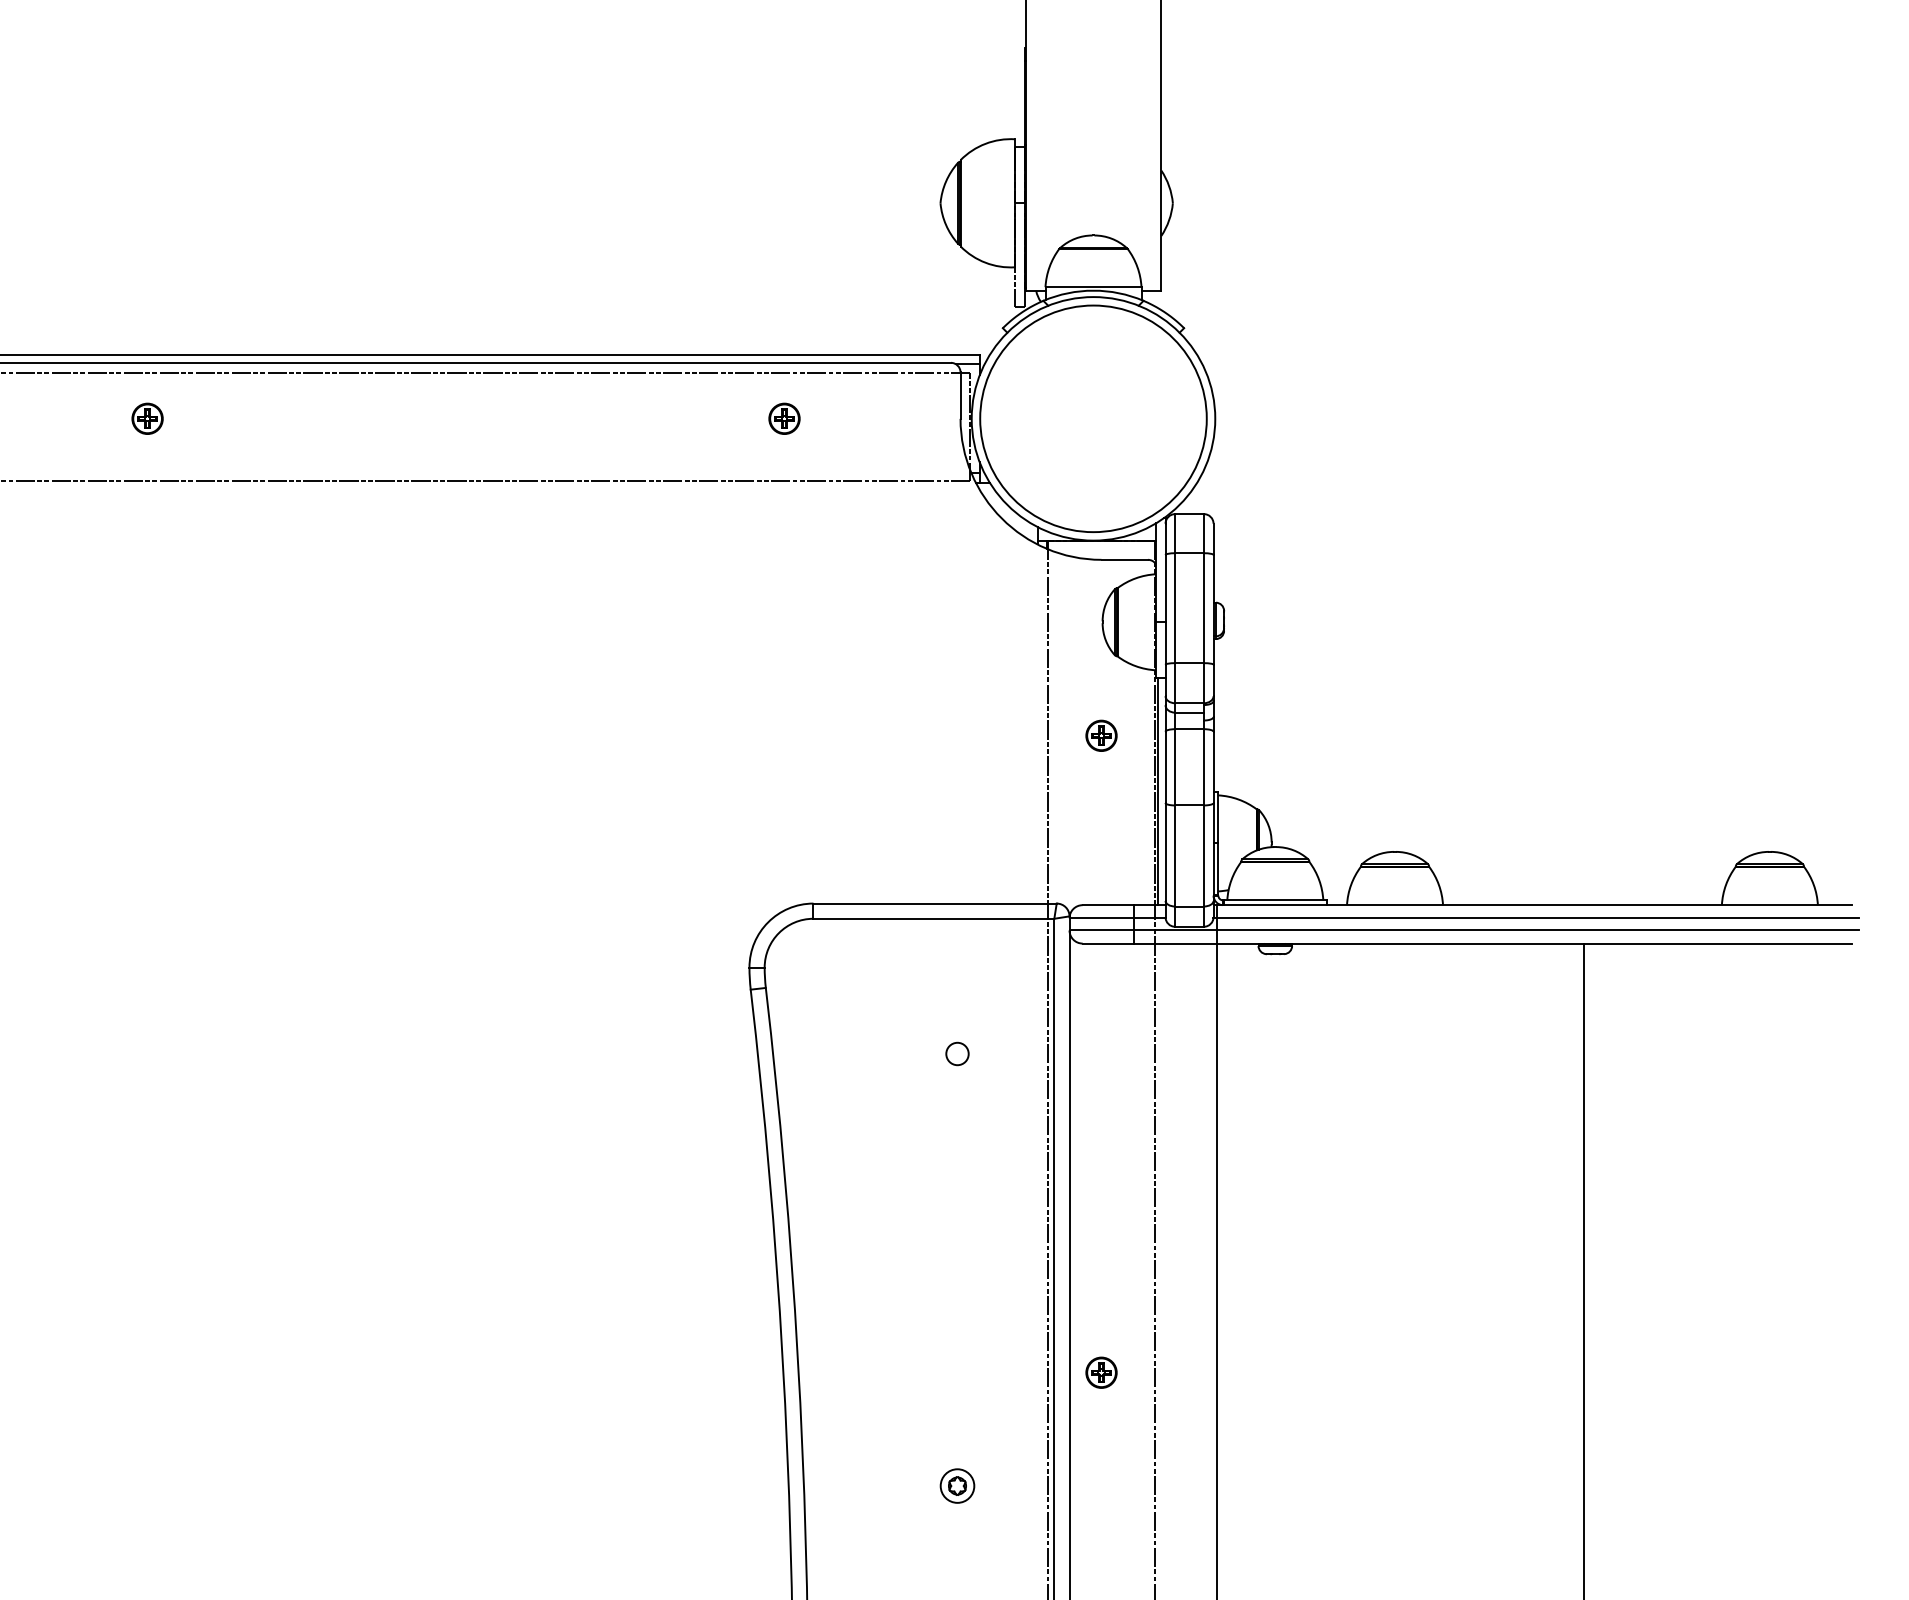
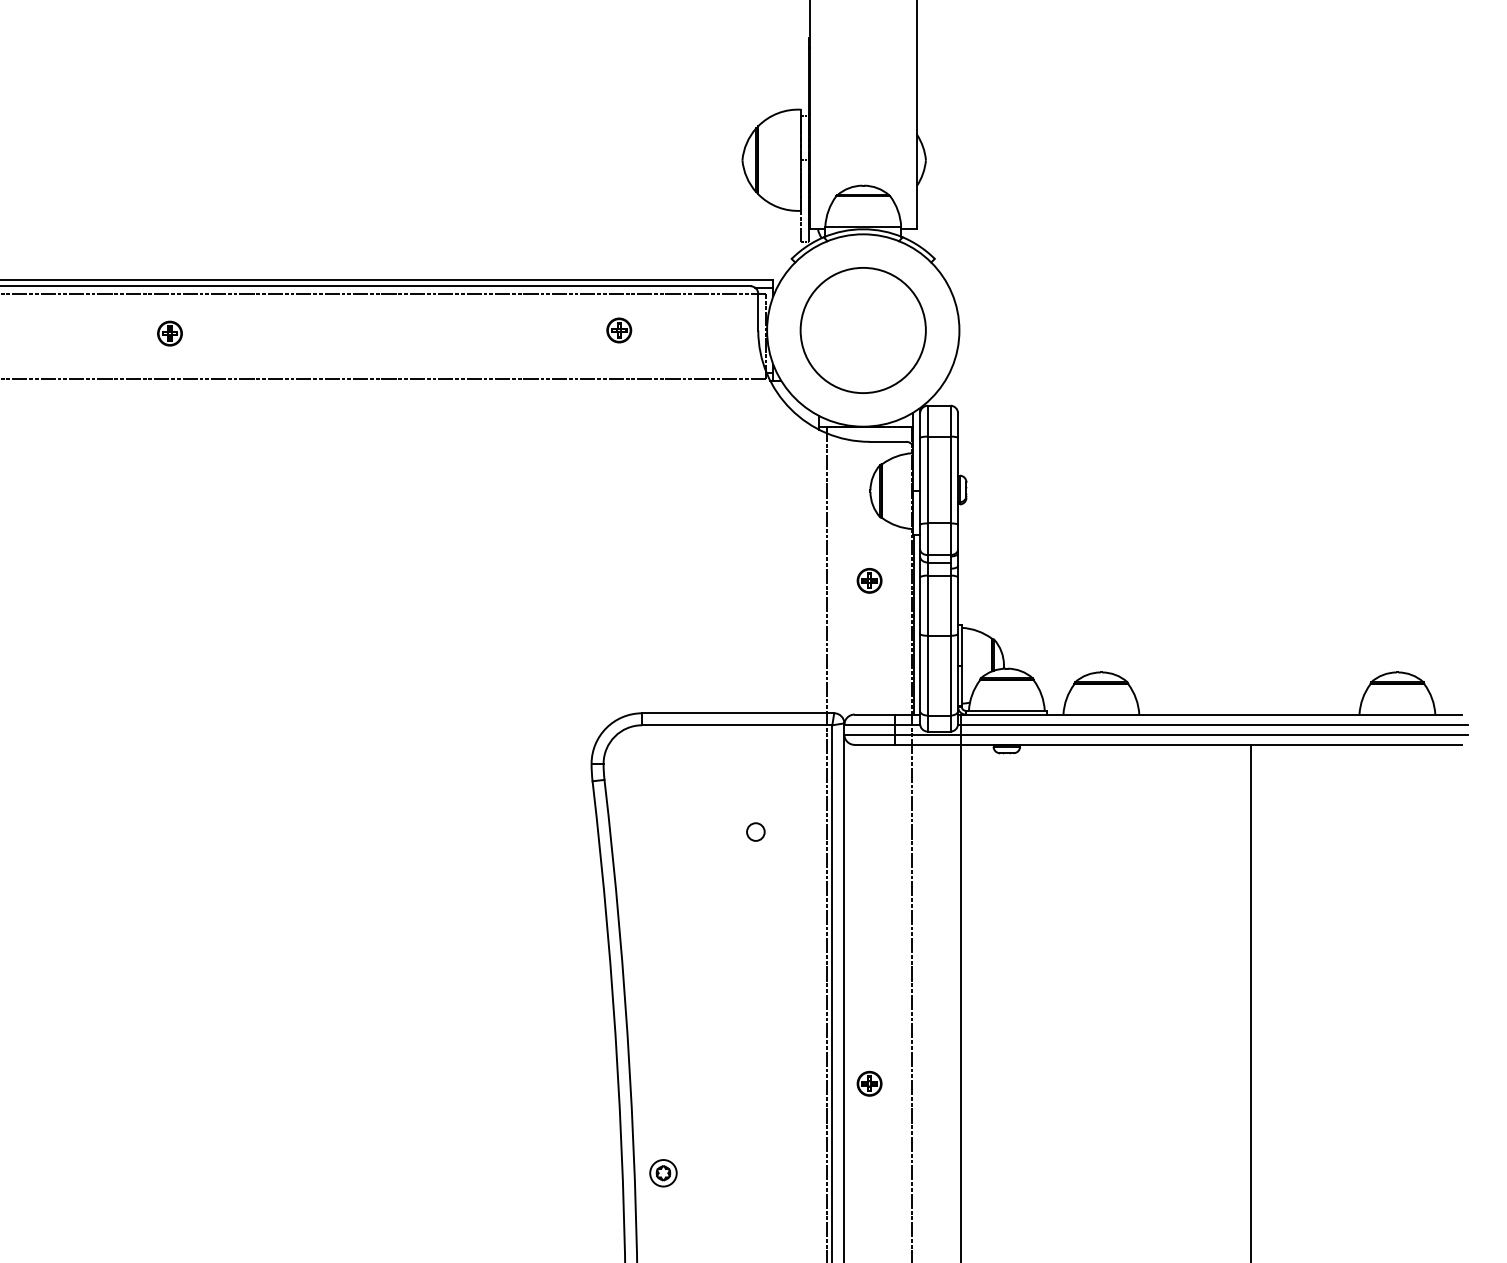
part: (147, 418) -> (169, 333), moved
circle: (1093, 418) -> (863, 330), size x0.7
part: (957, 1485) -> (663, 1172), moved

